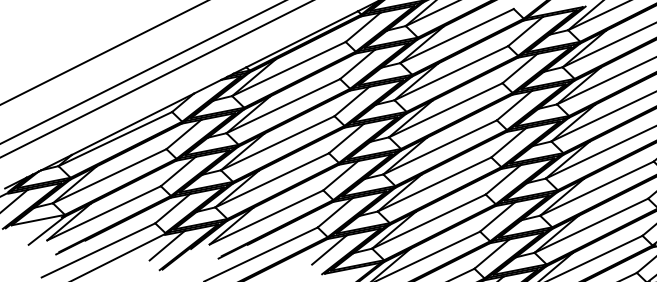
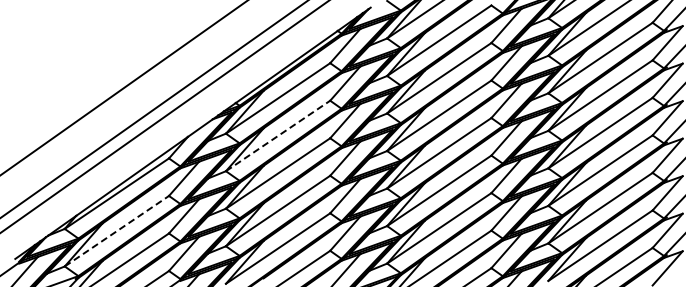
line: (283, 105) -> (278, 135), solid -> dashed
line: (109, 176) -> (116, 231), solid -> dashed

